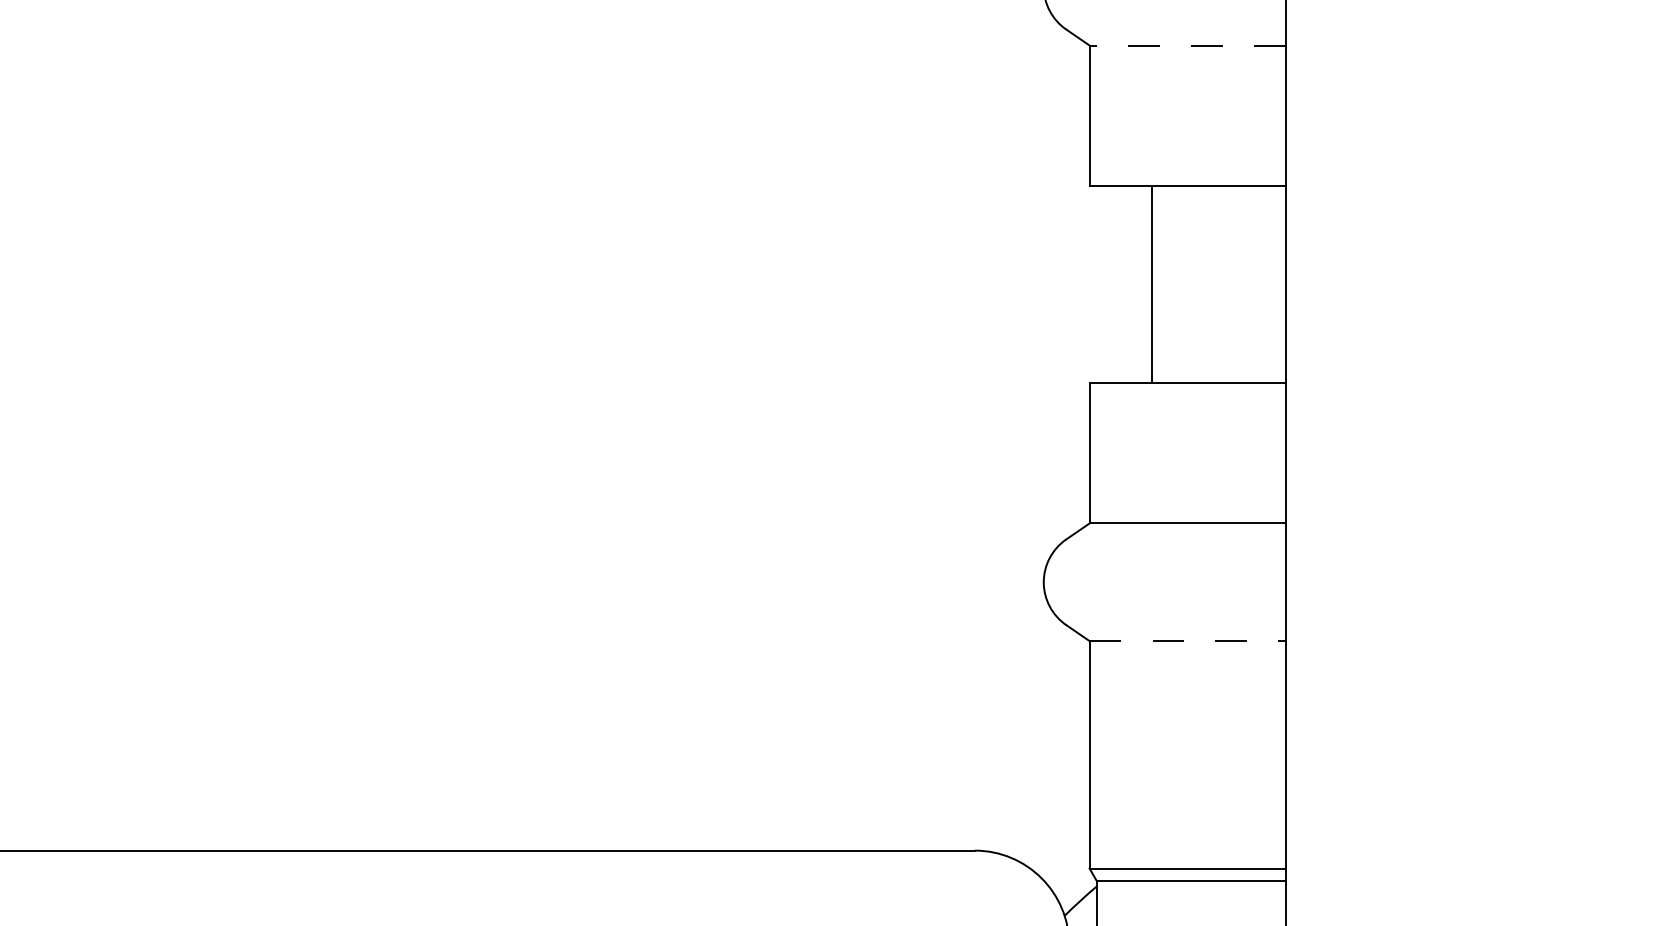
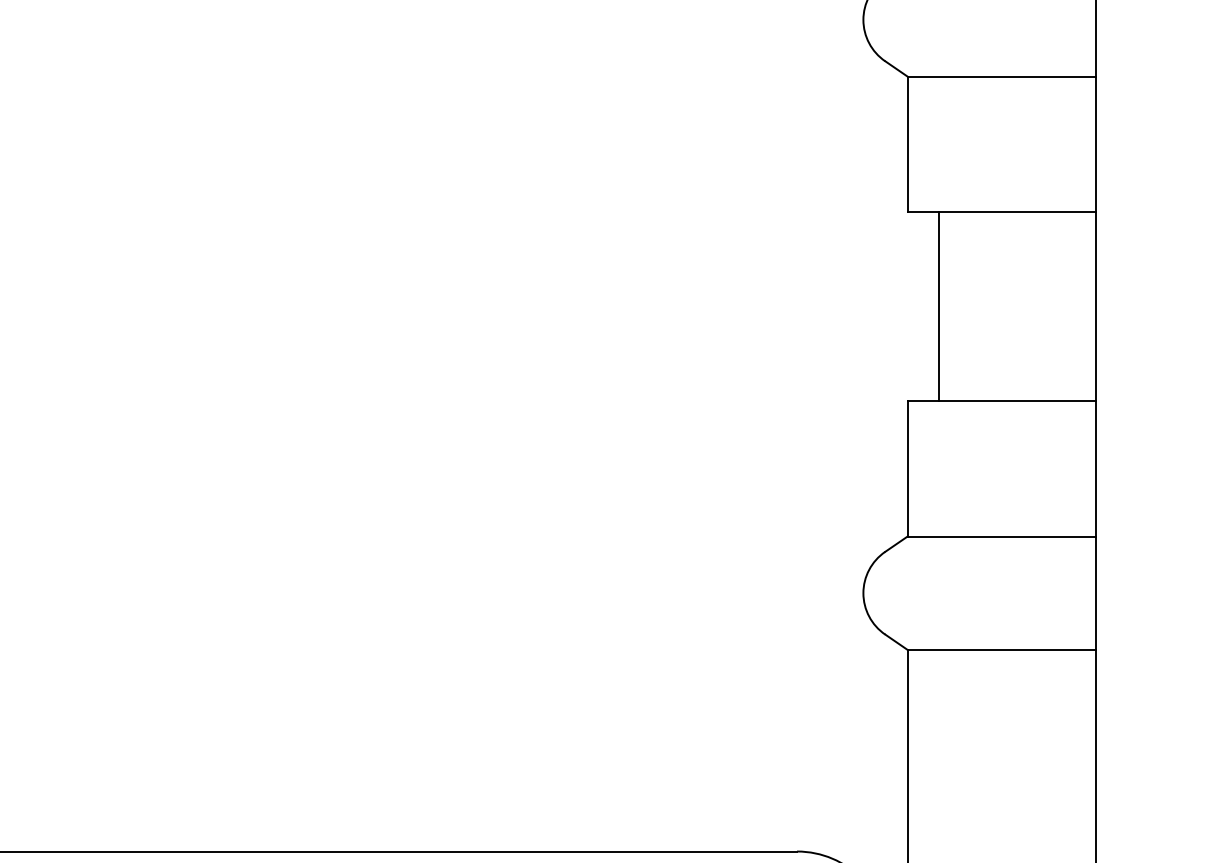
line: (1187, 45) -> (1001, 76), dashed -> solid
line: (1151, 284) -> (939, 306), moved
line: (1187, 641) -> (1001, 650), dashed -> solid

